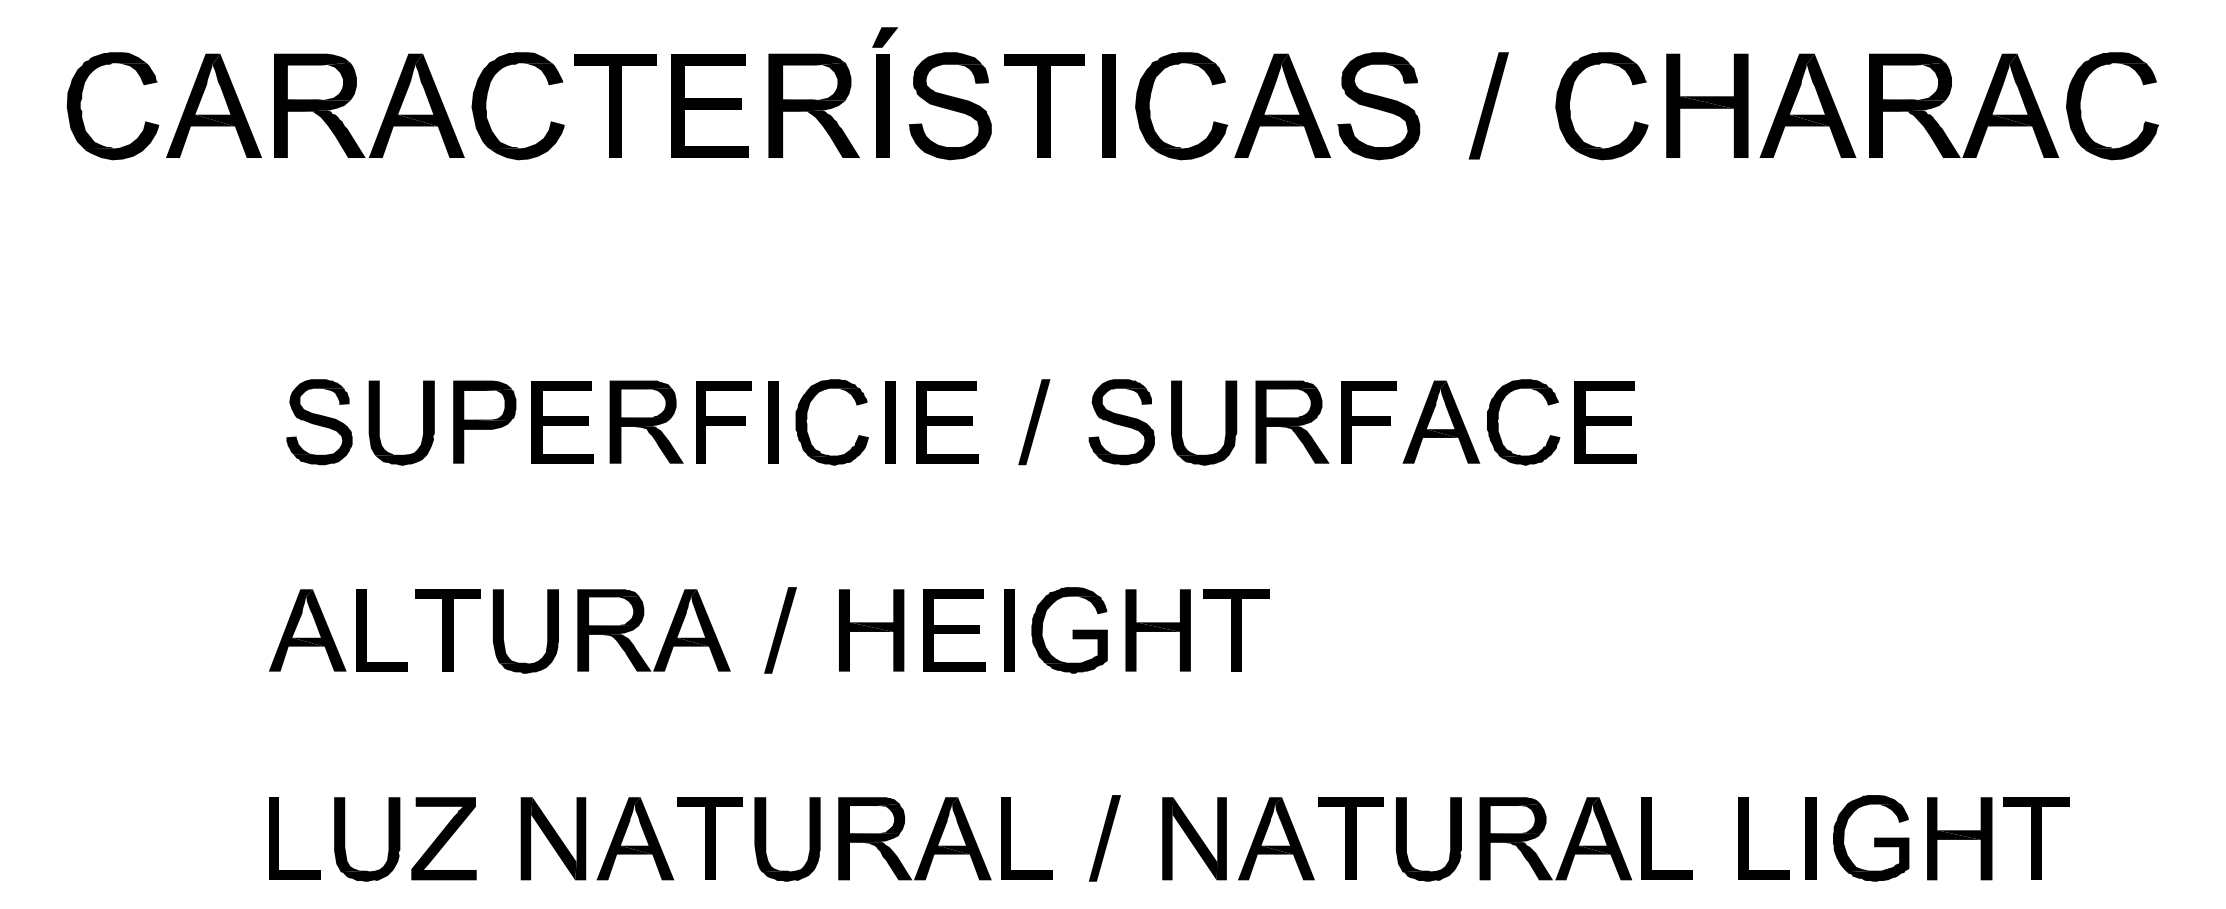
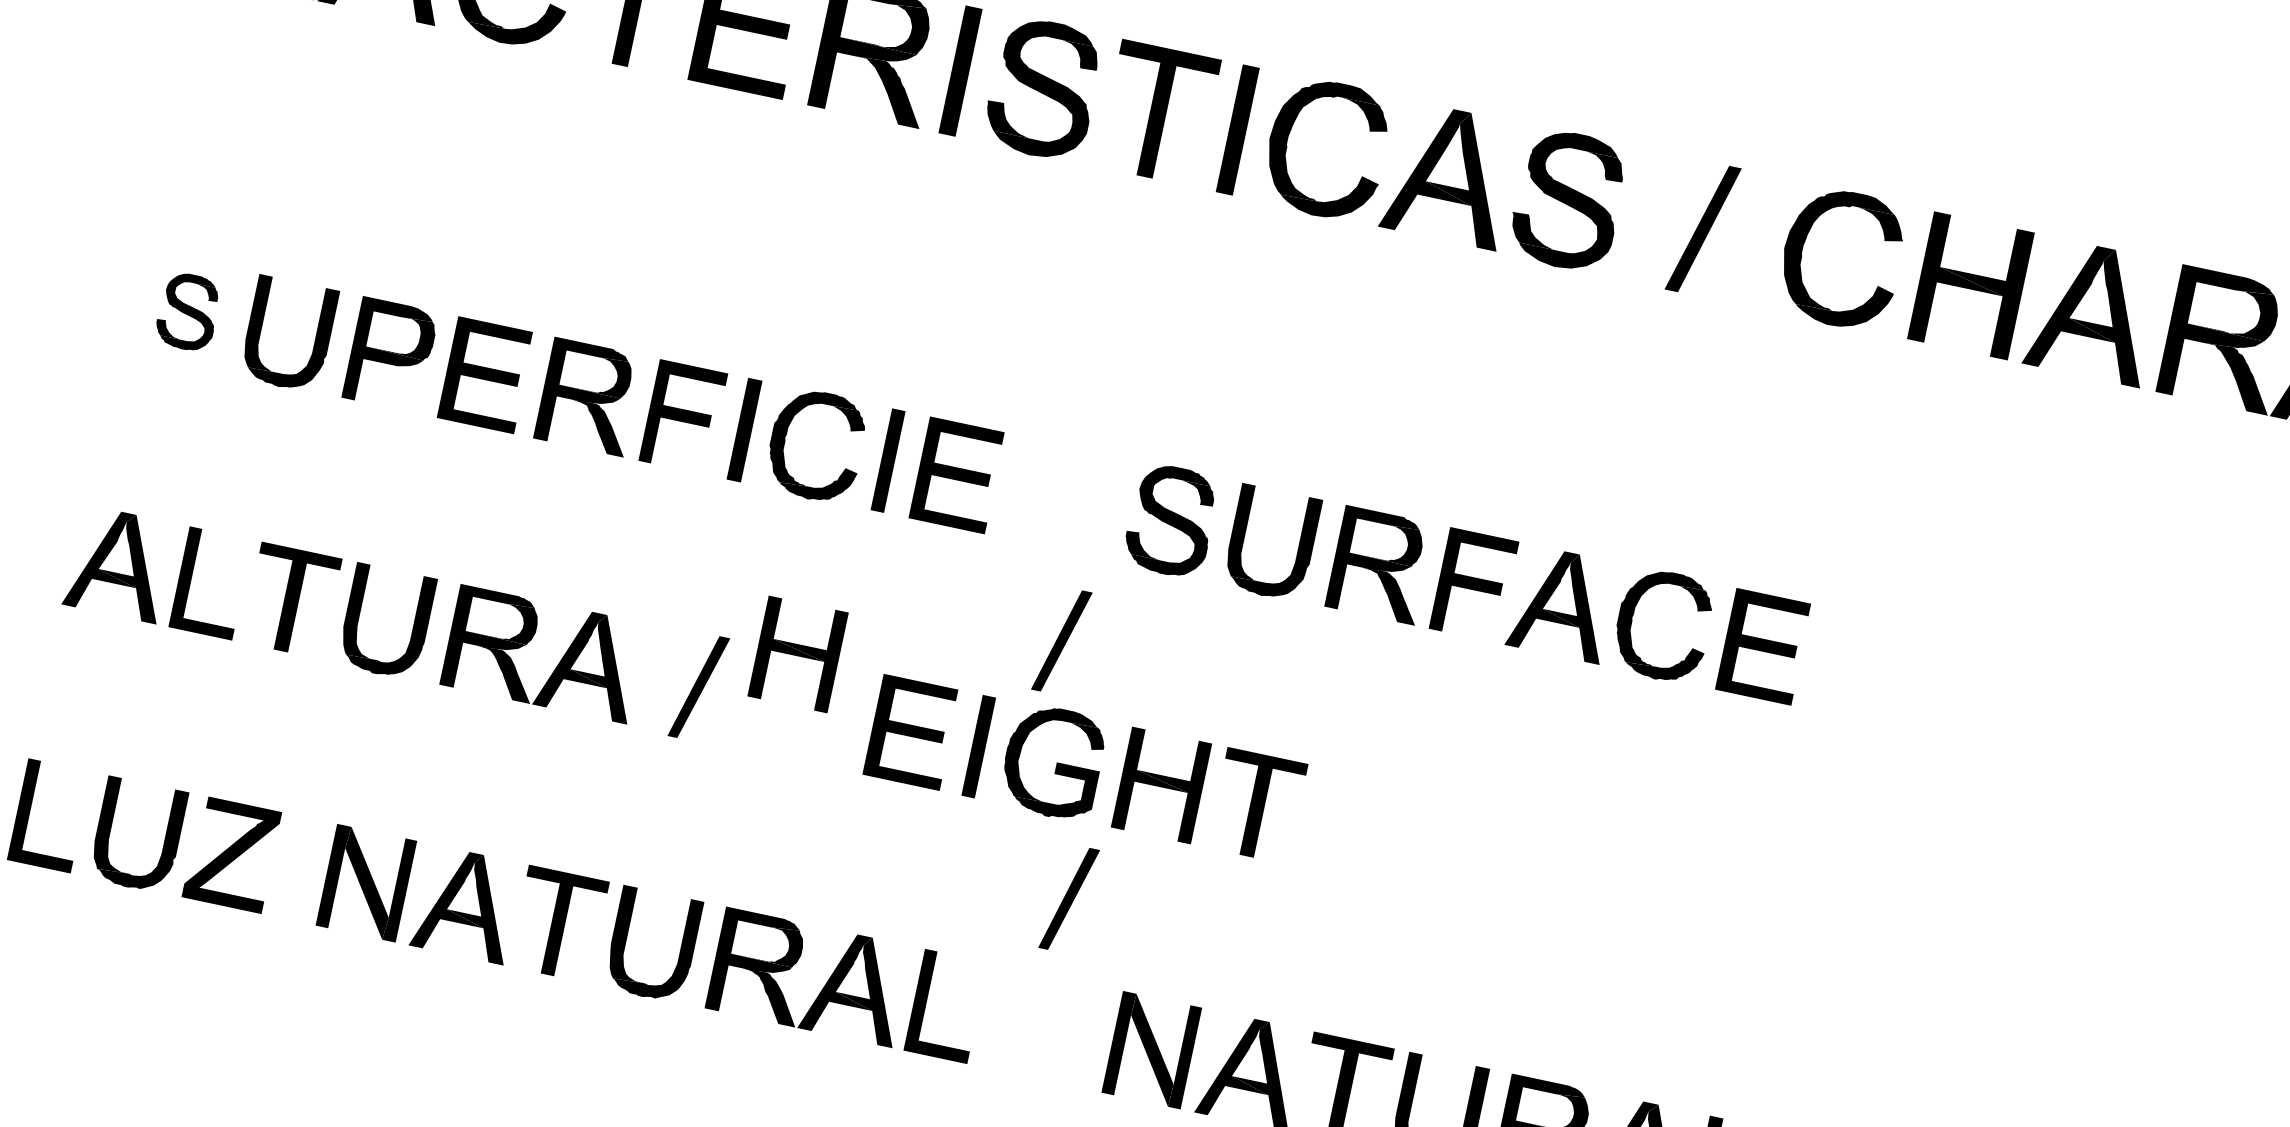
part: (319, 422) -> (188, 312), size x0.7
part: (1034, 422) -> (1061, 641), moved
part: (871, 630) -> (797, 654), moved
part: (1104, 838) -> (1068, 899), moved

